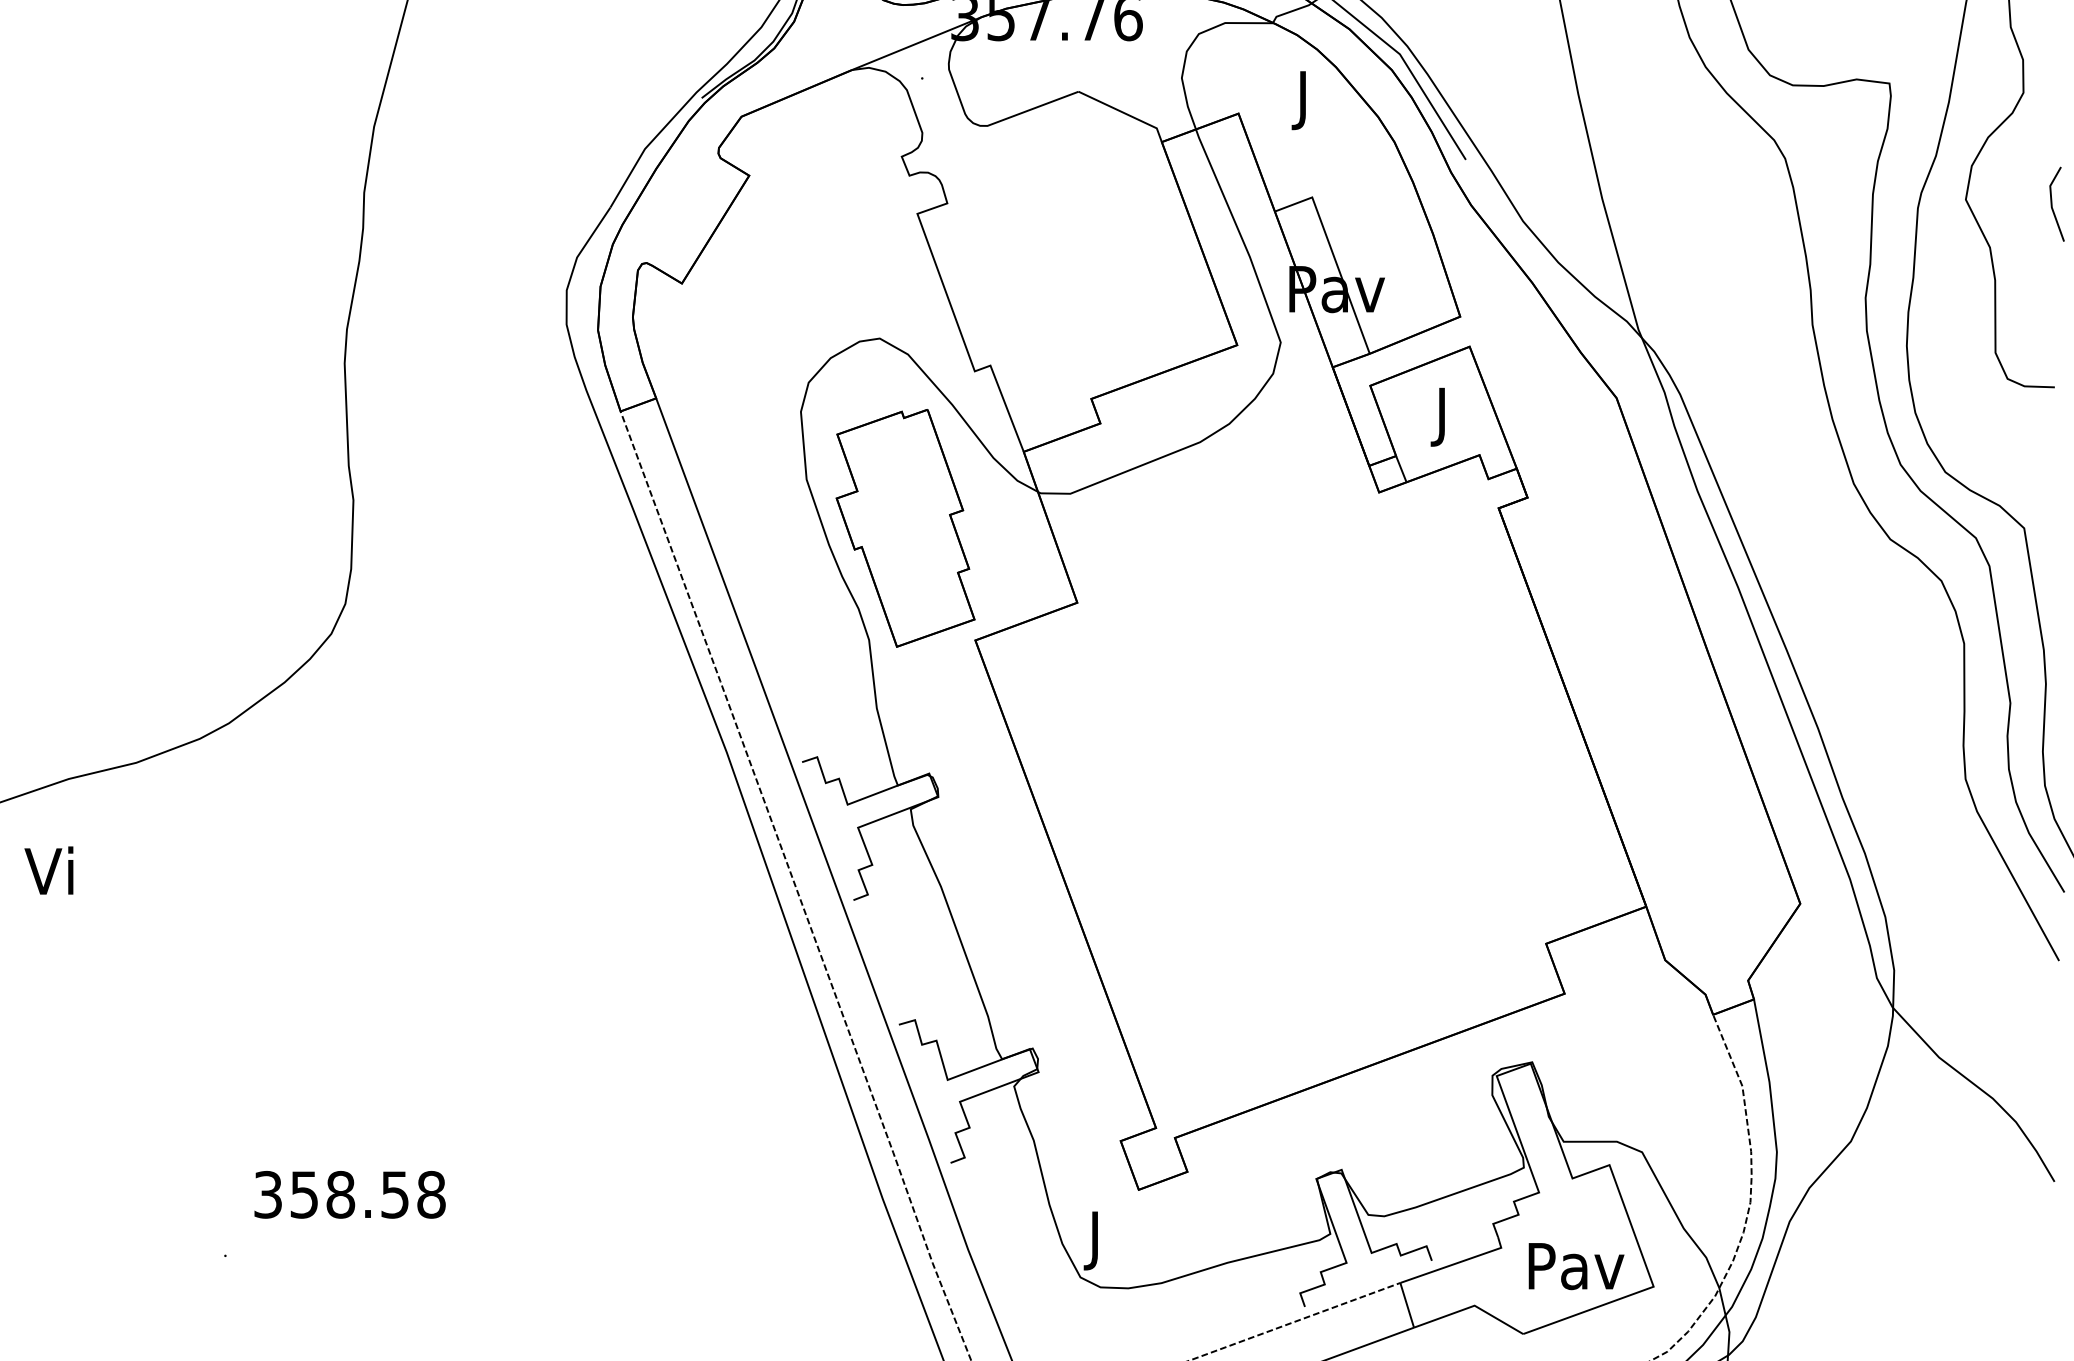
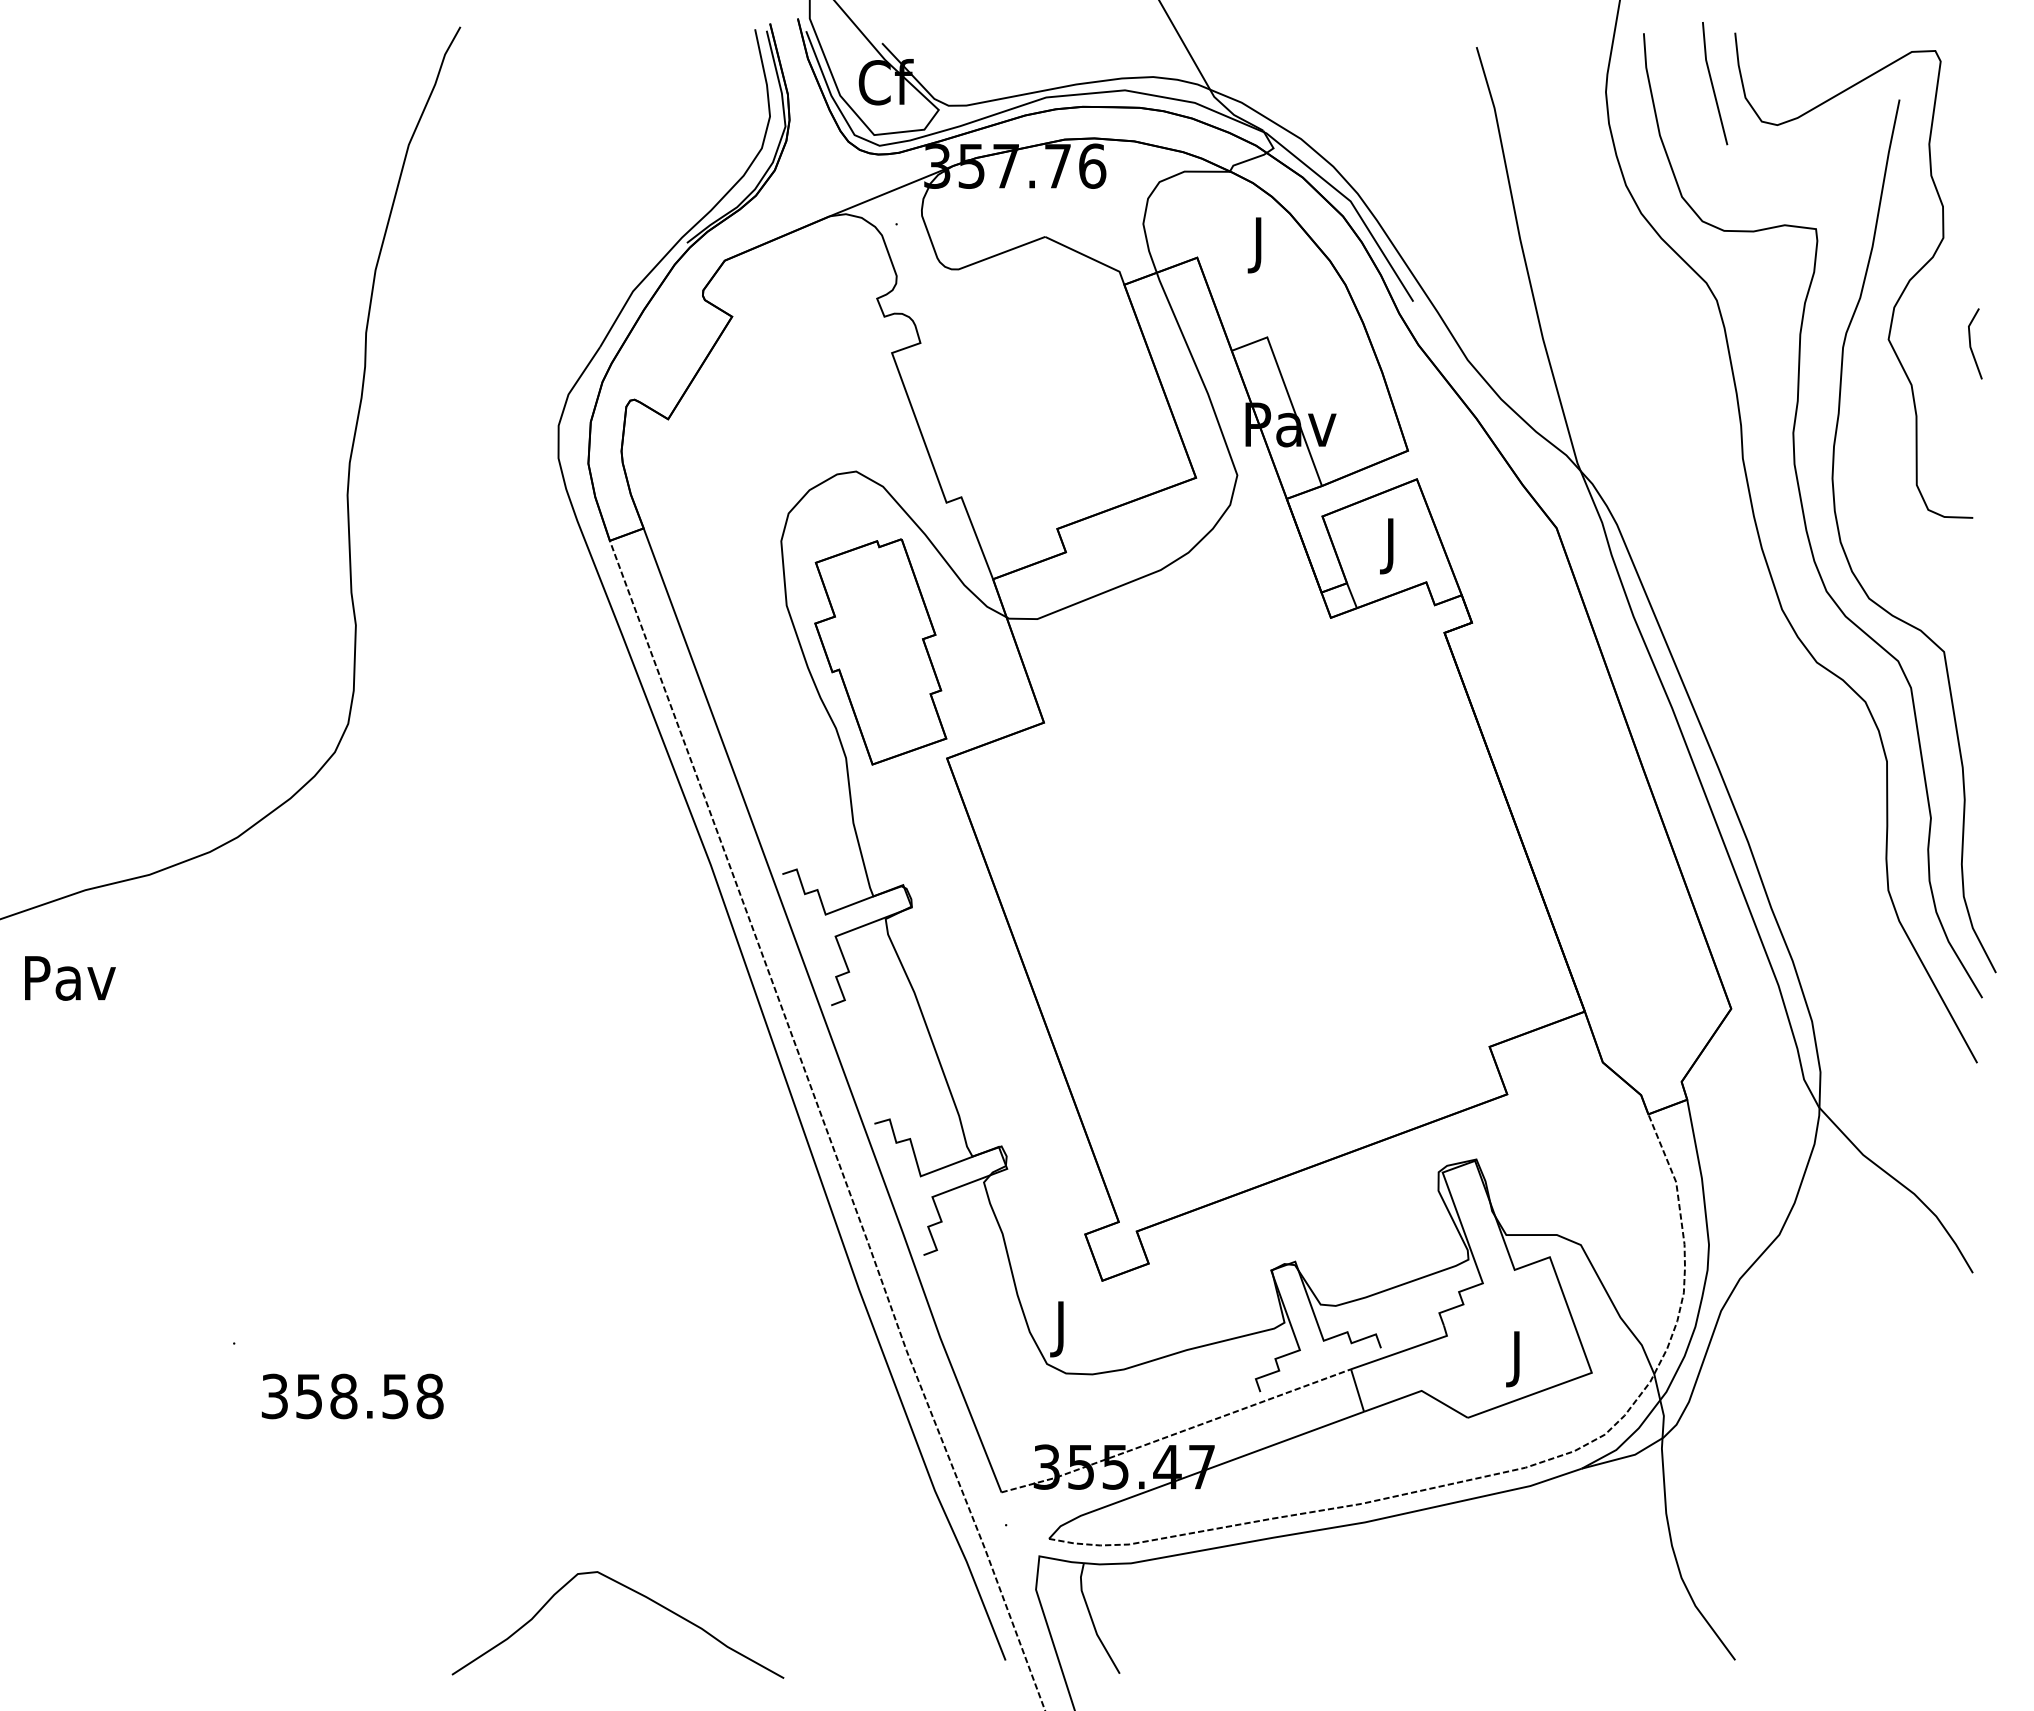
text: (53, 870) -> (70, 977), Vi -> Pav
text: (349, 1194) -> (352, 1396), moved
text: (1576, 1272) -> (1518, 1359), Pav -> J

